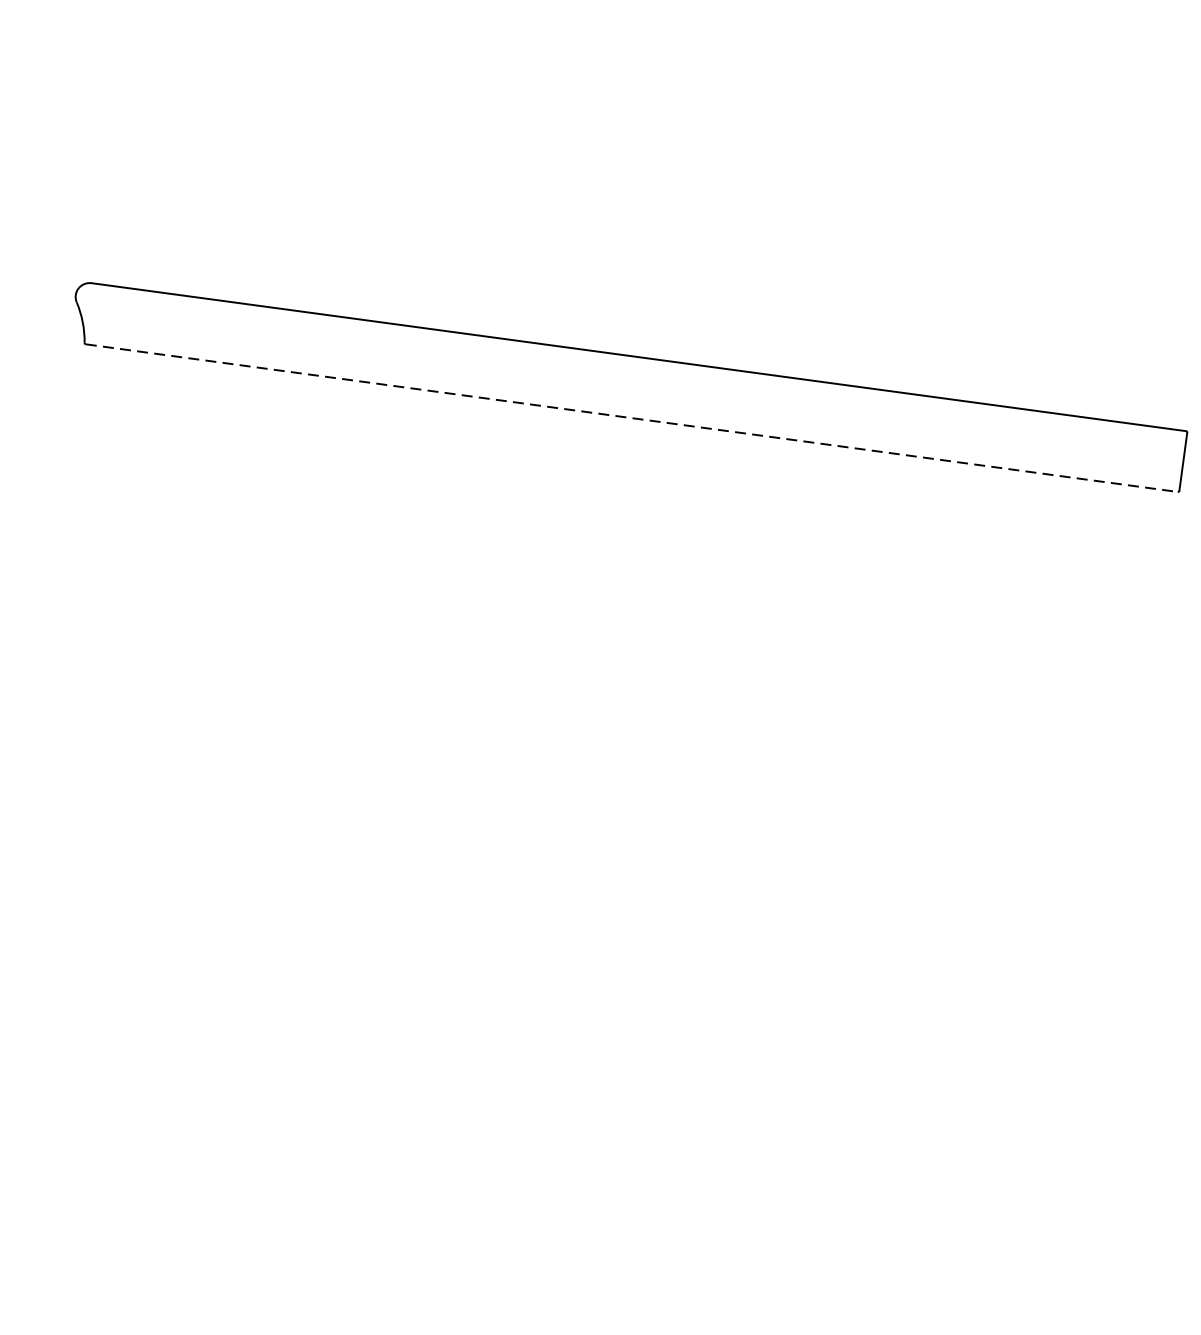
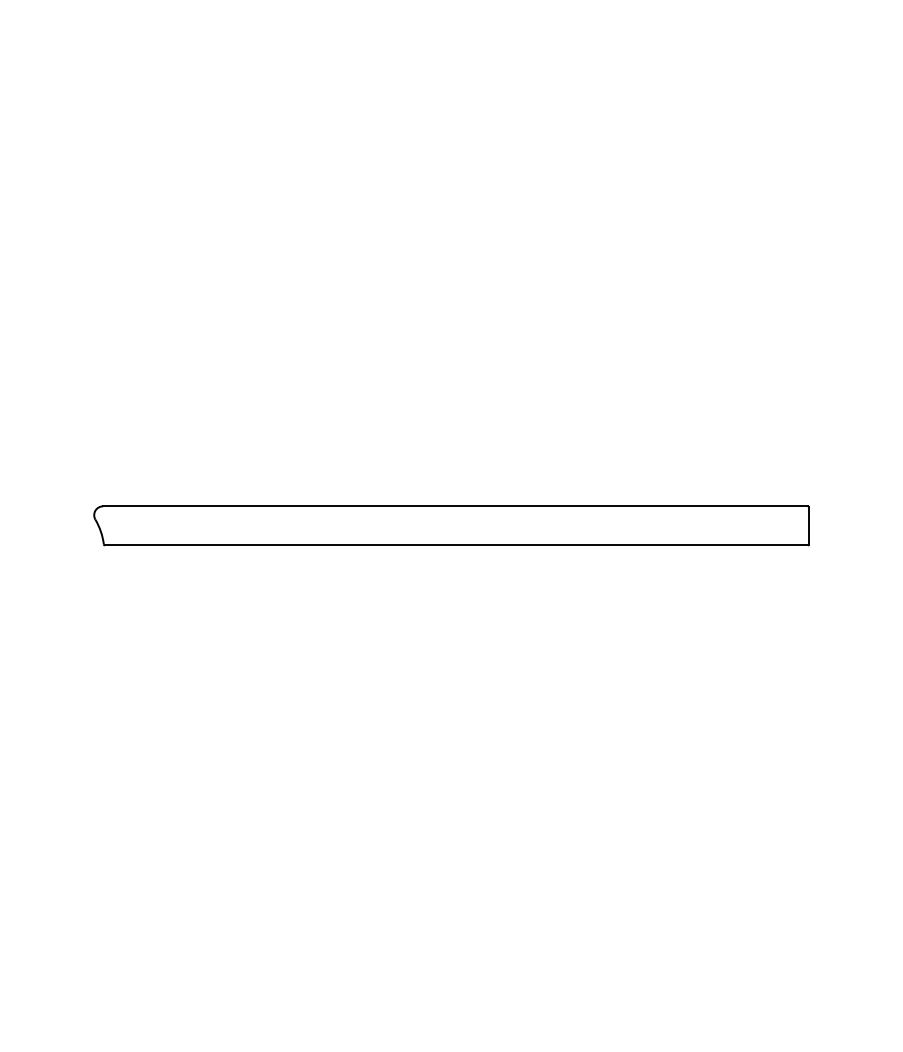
line: (632, 418) -> (456, 545), dashed -> solid

